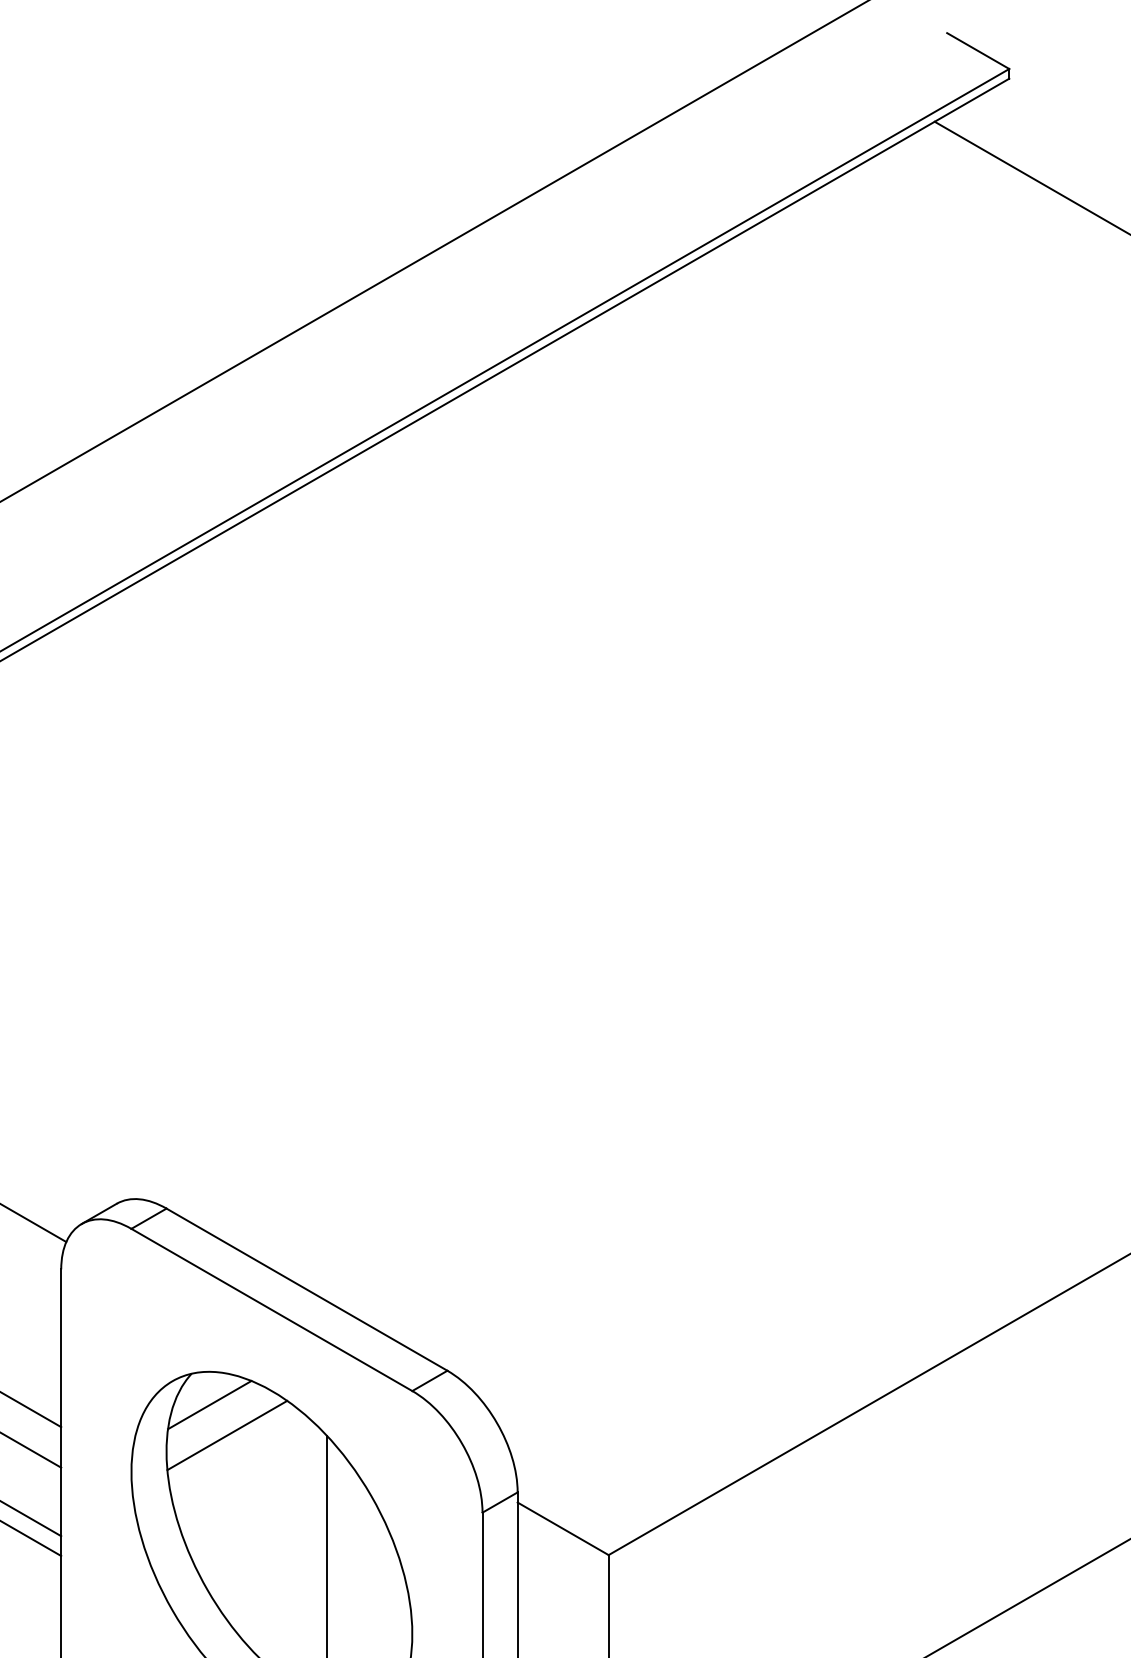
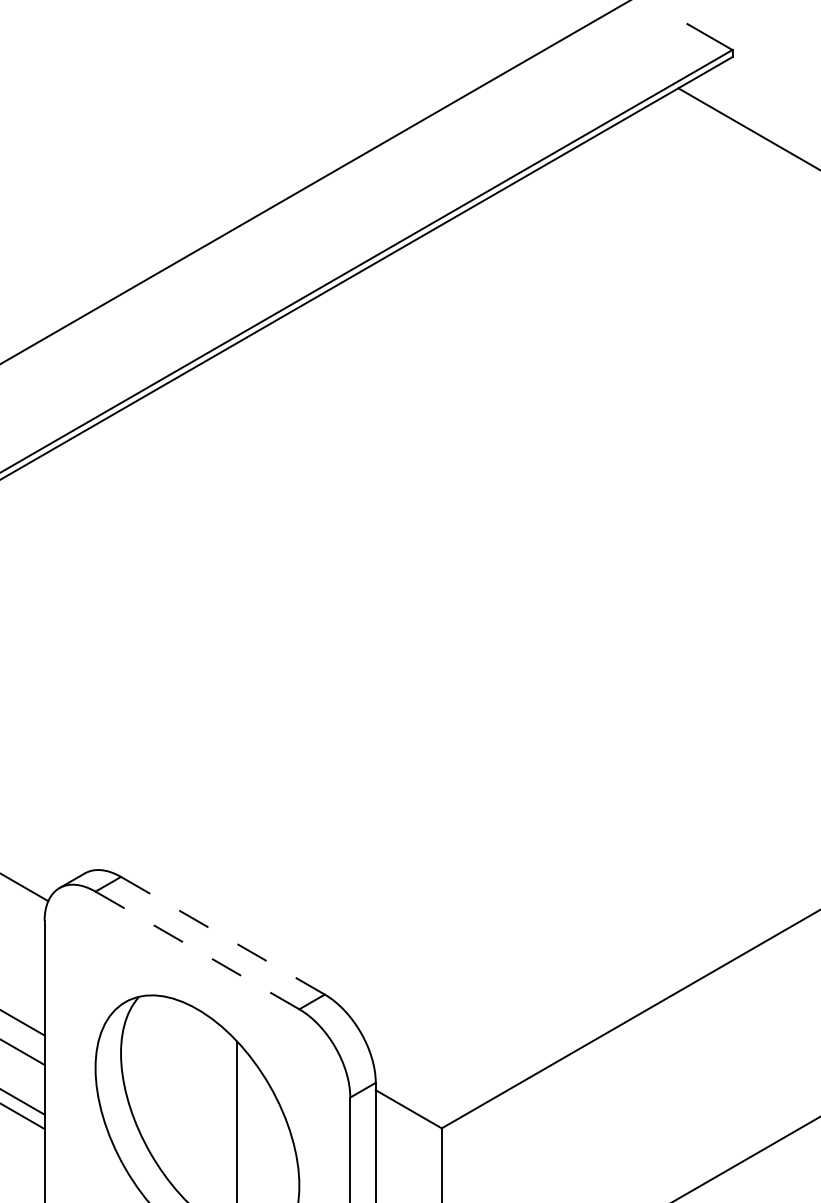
line: (307, 1289) -> (223, 935), solid -> dashed
line: (272, 1310) -> (197, 950), solid -> dashed
line: (209, 1405) -> (152, 1019), removed
line: (227, 1435) -> (165, 1041), removed

